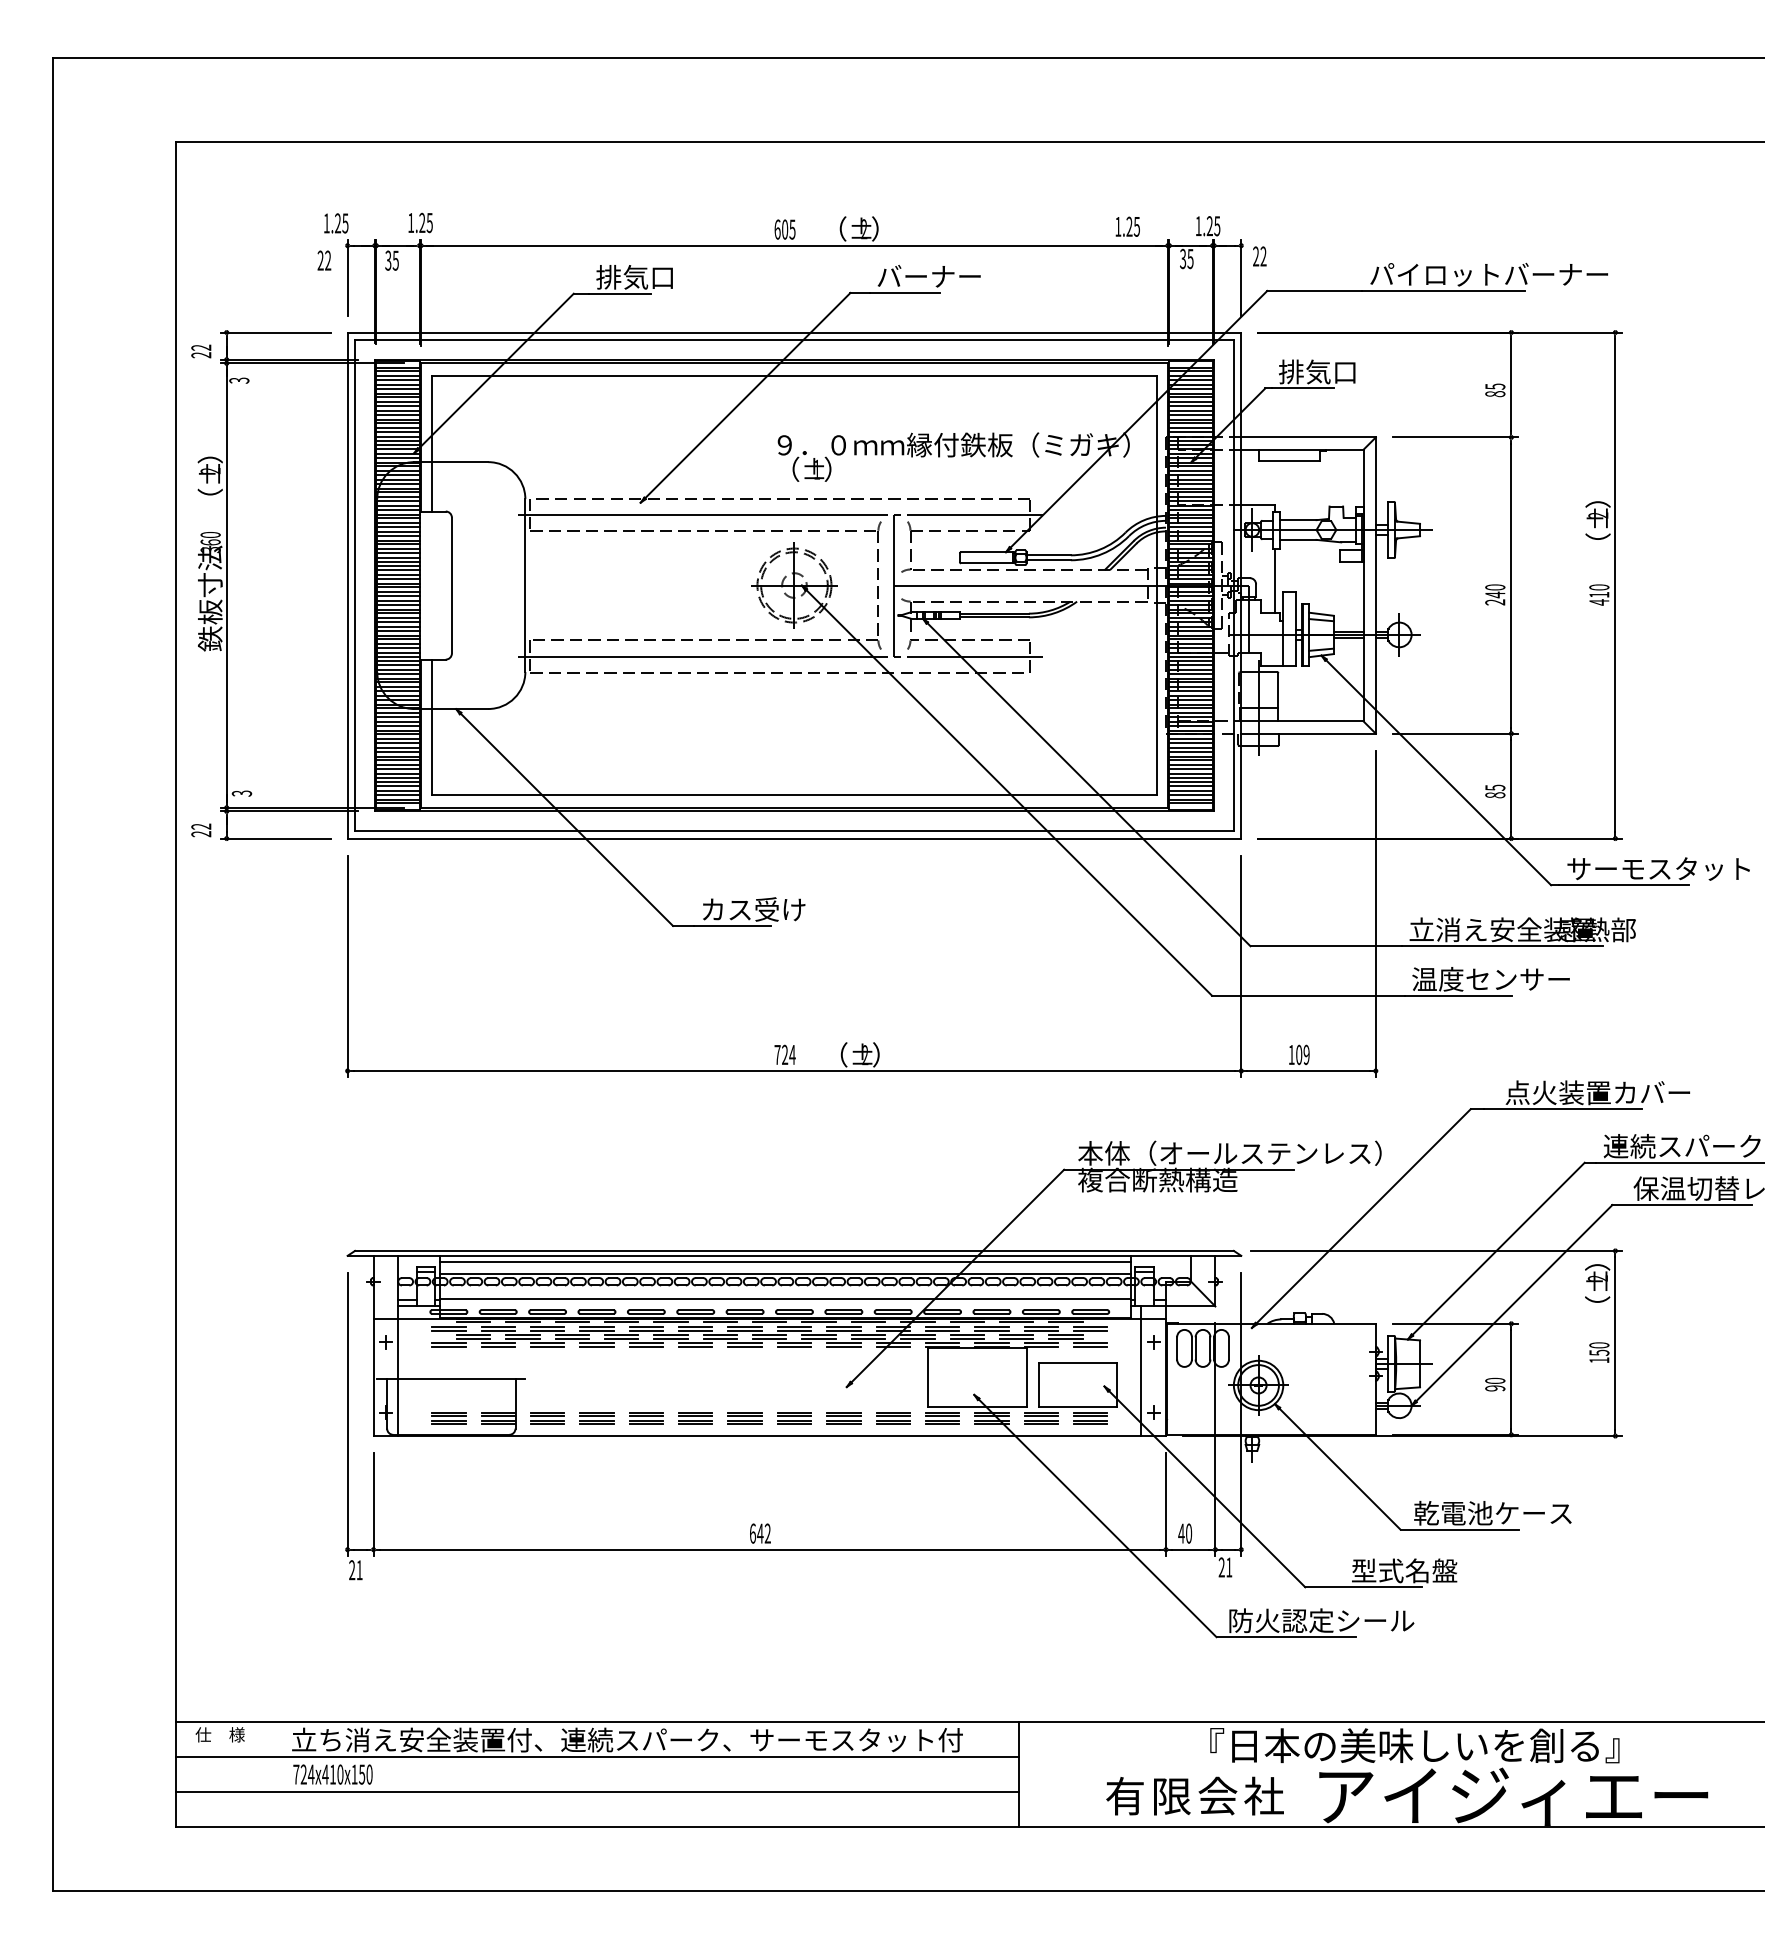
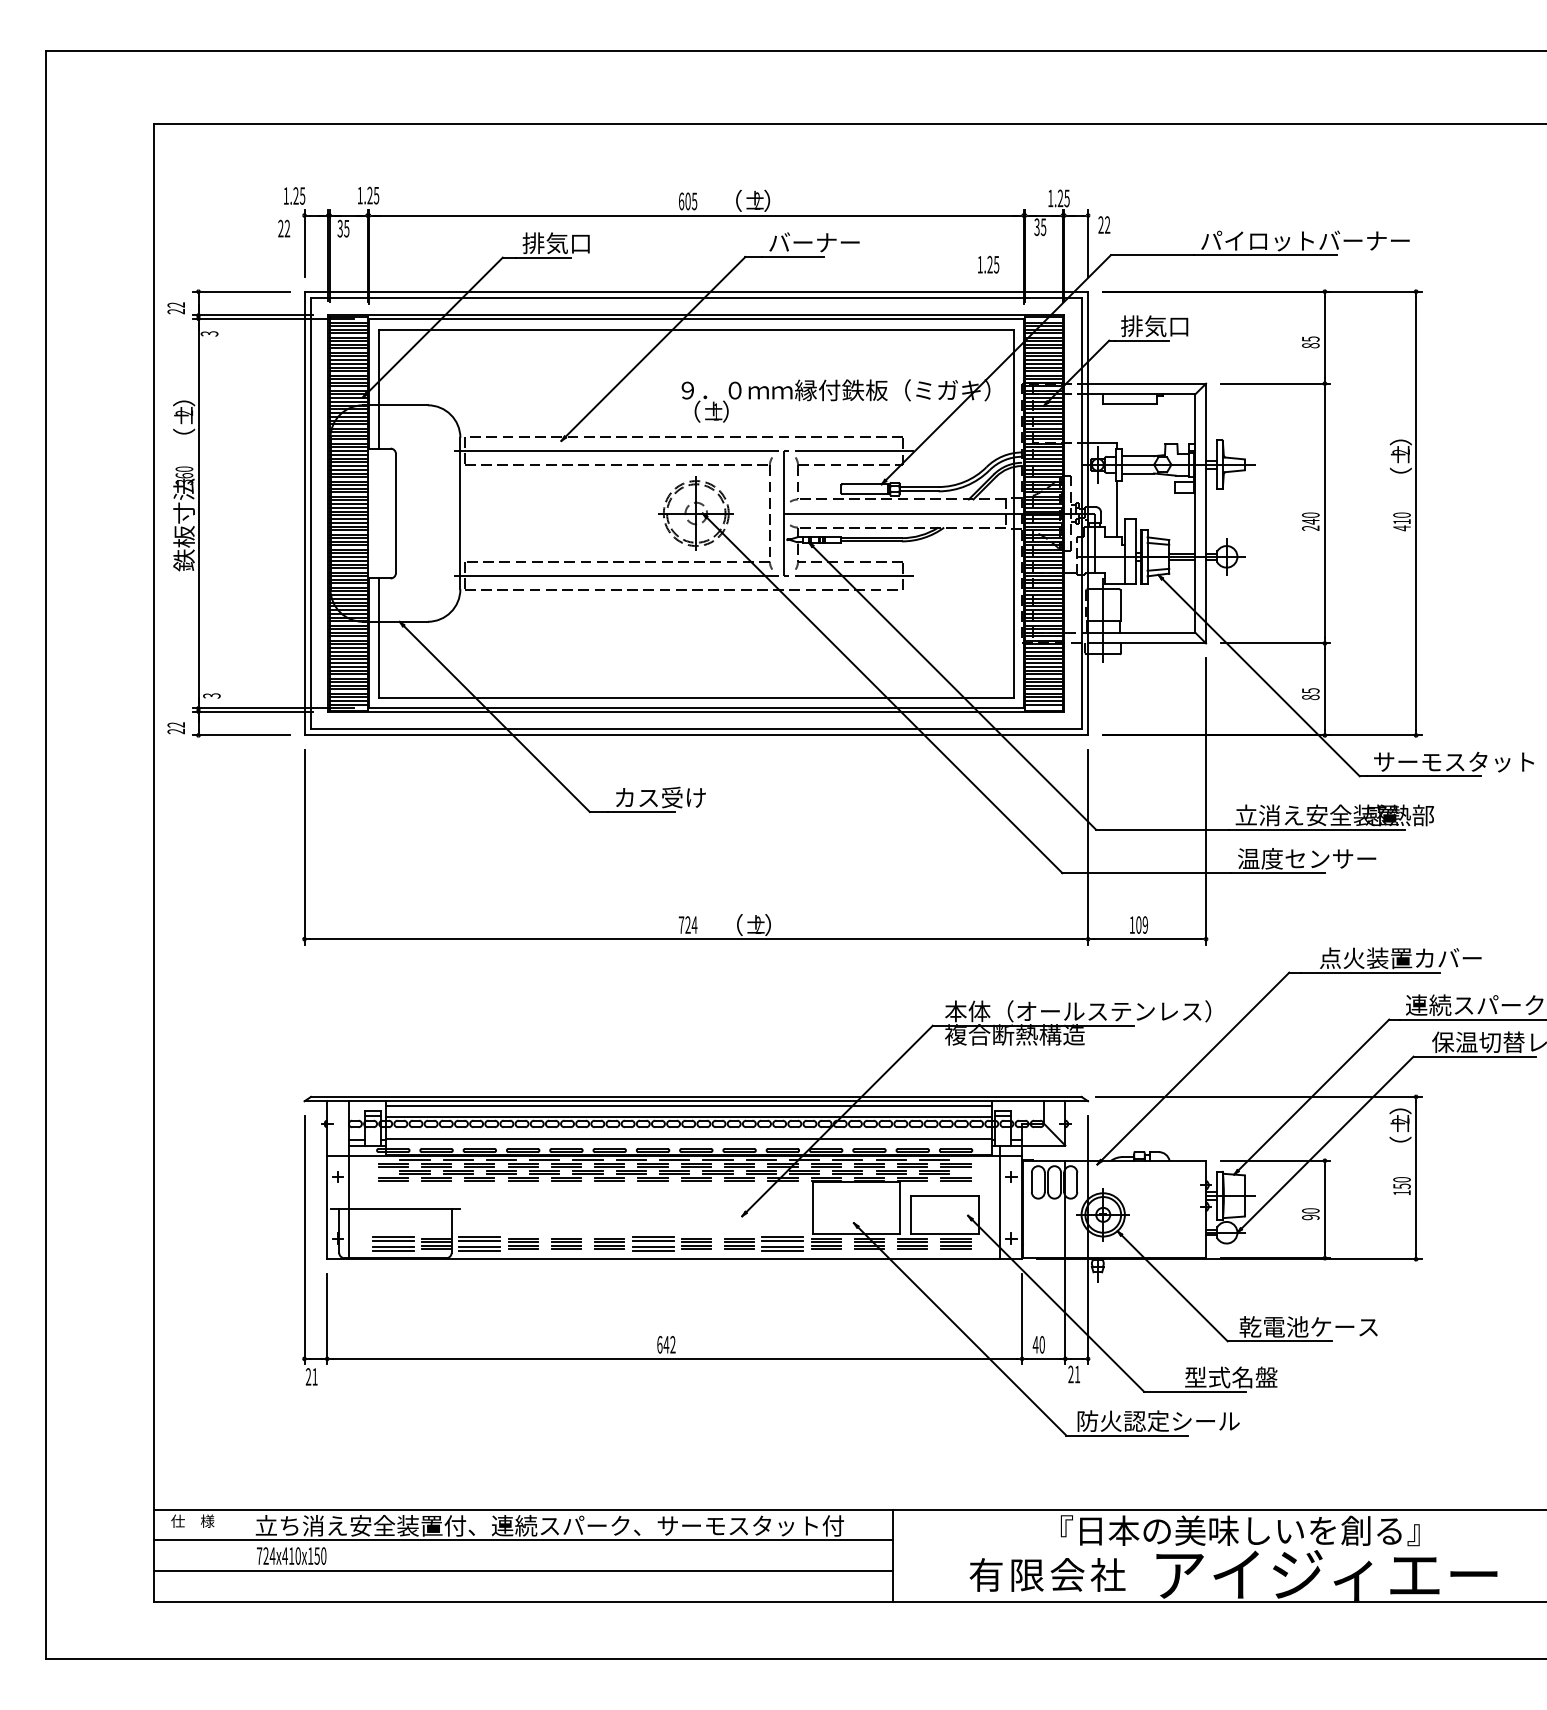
text: (1127, 226) -> (988, 264), moved
part: (448, 1418) -> (392, 1243), size x1.4
part: (547, 1418) -> (479, 1243), size x1.4
part: (744, 1418) -> (652, 1243), size x1.4
part: (893, 1418) -> (783, 1243), size x1.4

